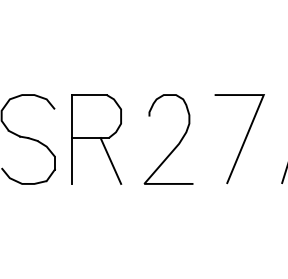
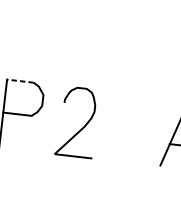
line: (88, 95) -> (19, 81), solid -> dashed
line: (243, 141) -> (134, 130), removed
line: (110, 160) -> (30, 133), removed

